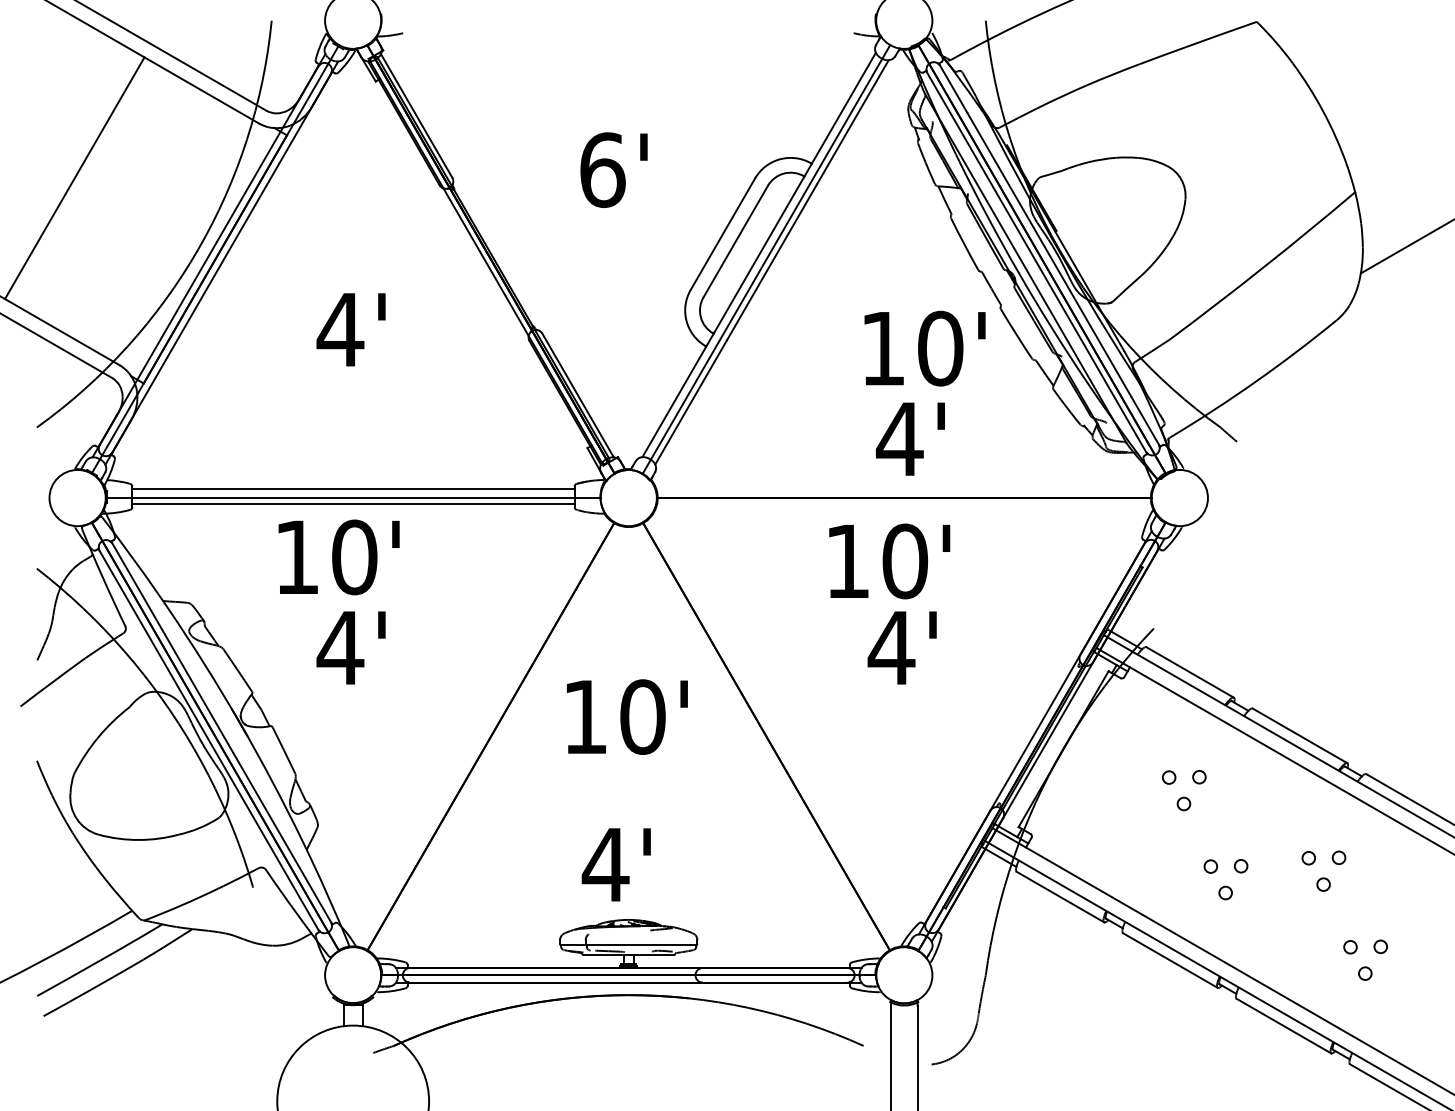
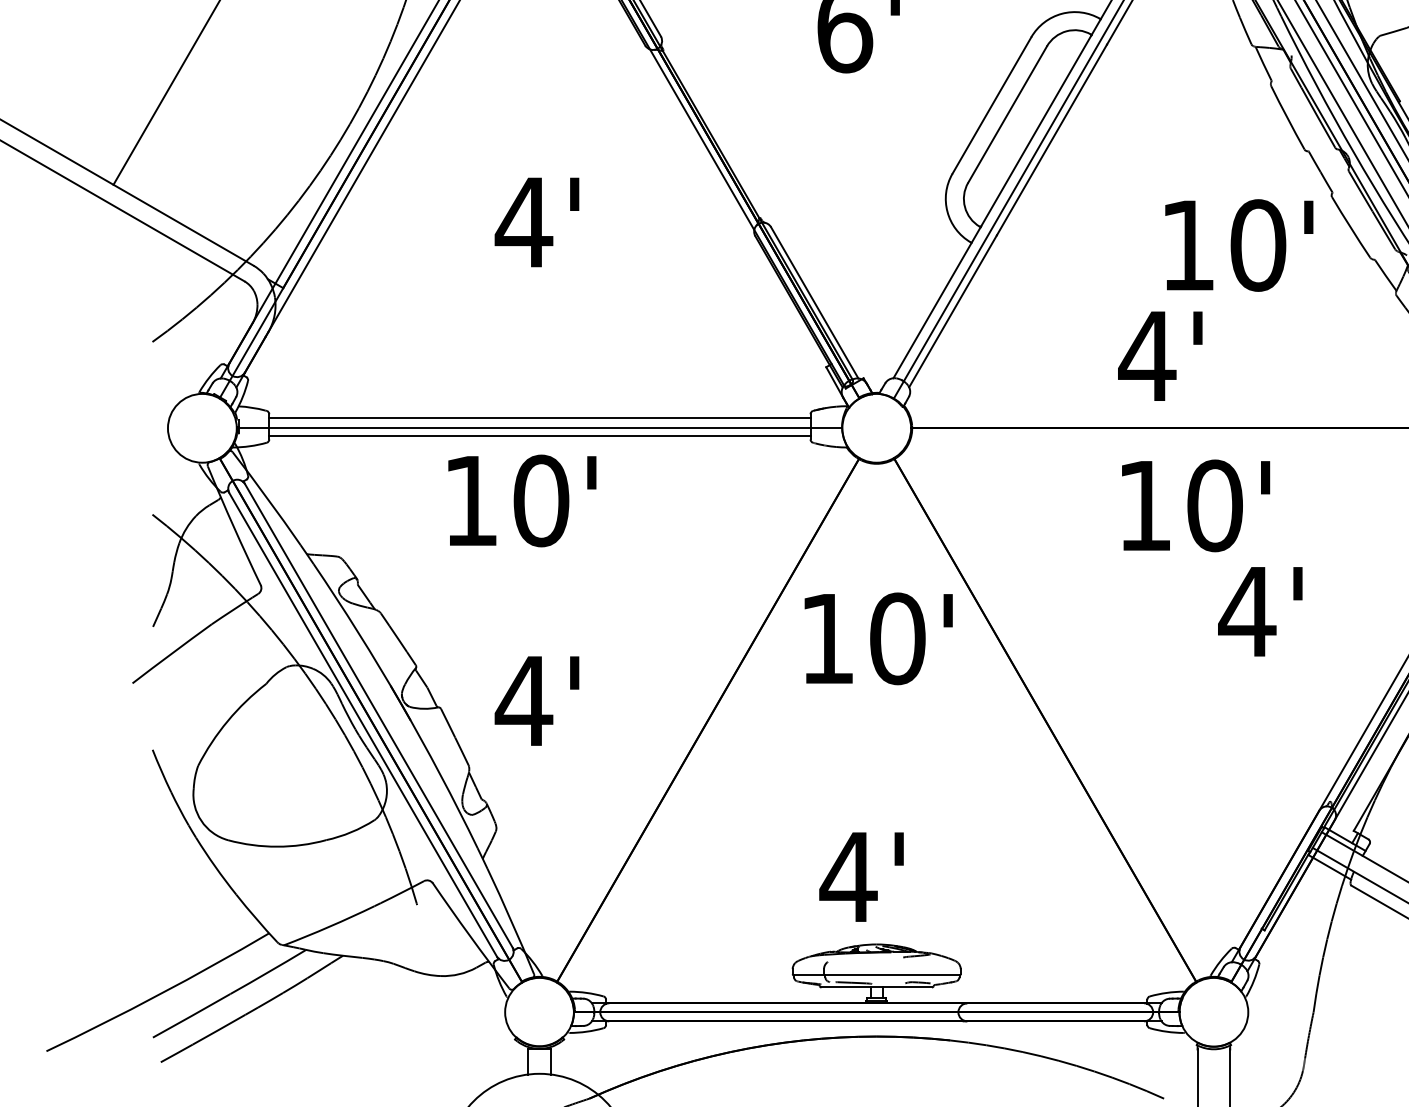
text: (910, 438) -> (1160, 355), moved
text: (350, 647) -> (536, 700), moved
text: (901, 647) -> (1259, 611), moved
text: (627, 716) -> (878, 638), moved

